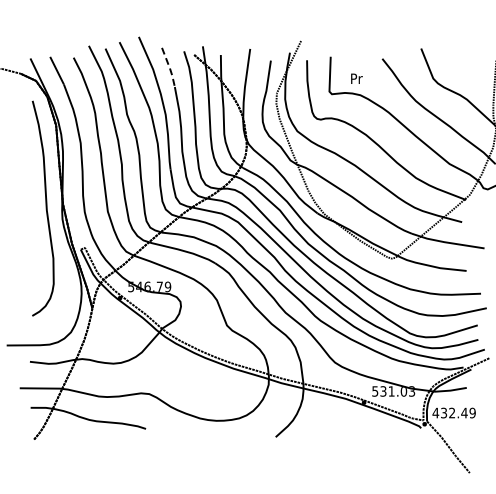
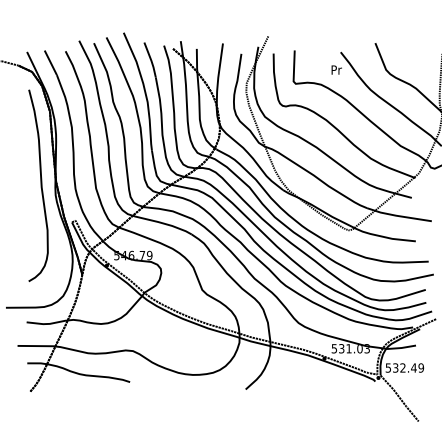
line: (170, 68) -> (151, 60), dashed -> solid
text: (356, 78) -> (336, 69), moved
text: (435, 412) -> (388, 367), 432.49 -> 532.49

